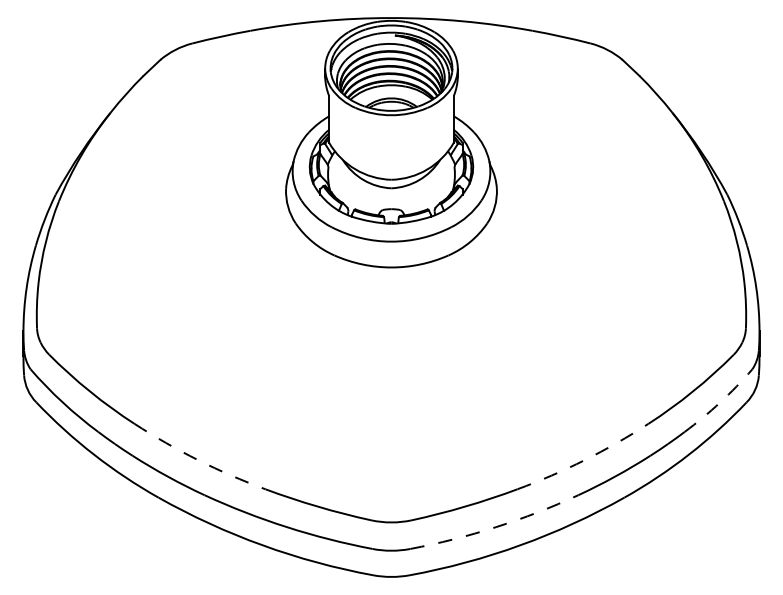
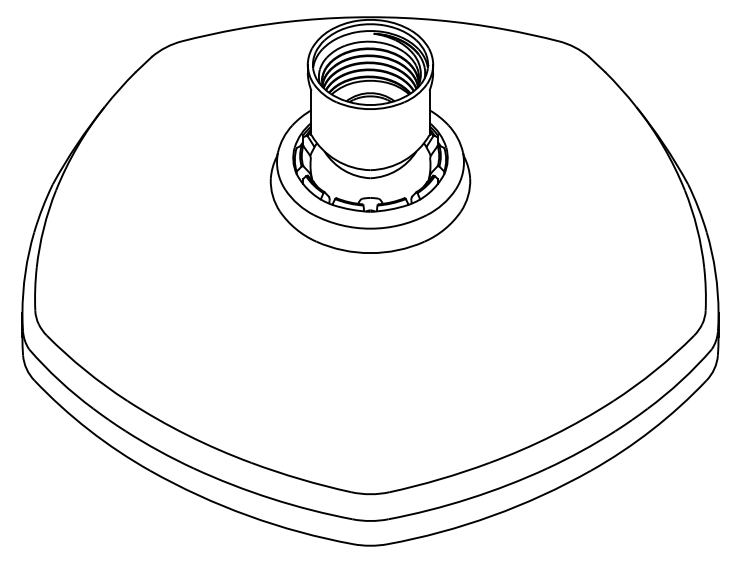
arc: (720, 402) -> (681, 380), dashed -> solid
arc: (198, 460) -> (187, 435), dashed -> solid
arc: (584, 460) -> (553, 435), dashed -> solid
arc: (496, 527) -> (469, 499), dashed -> solid

